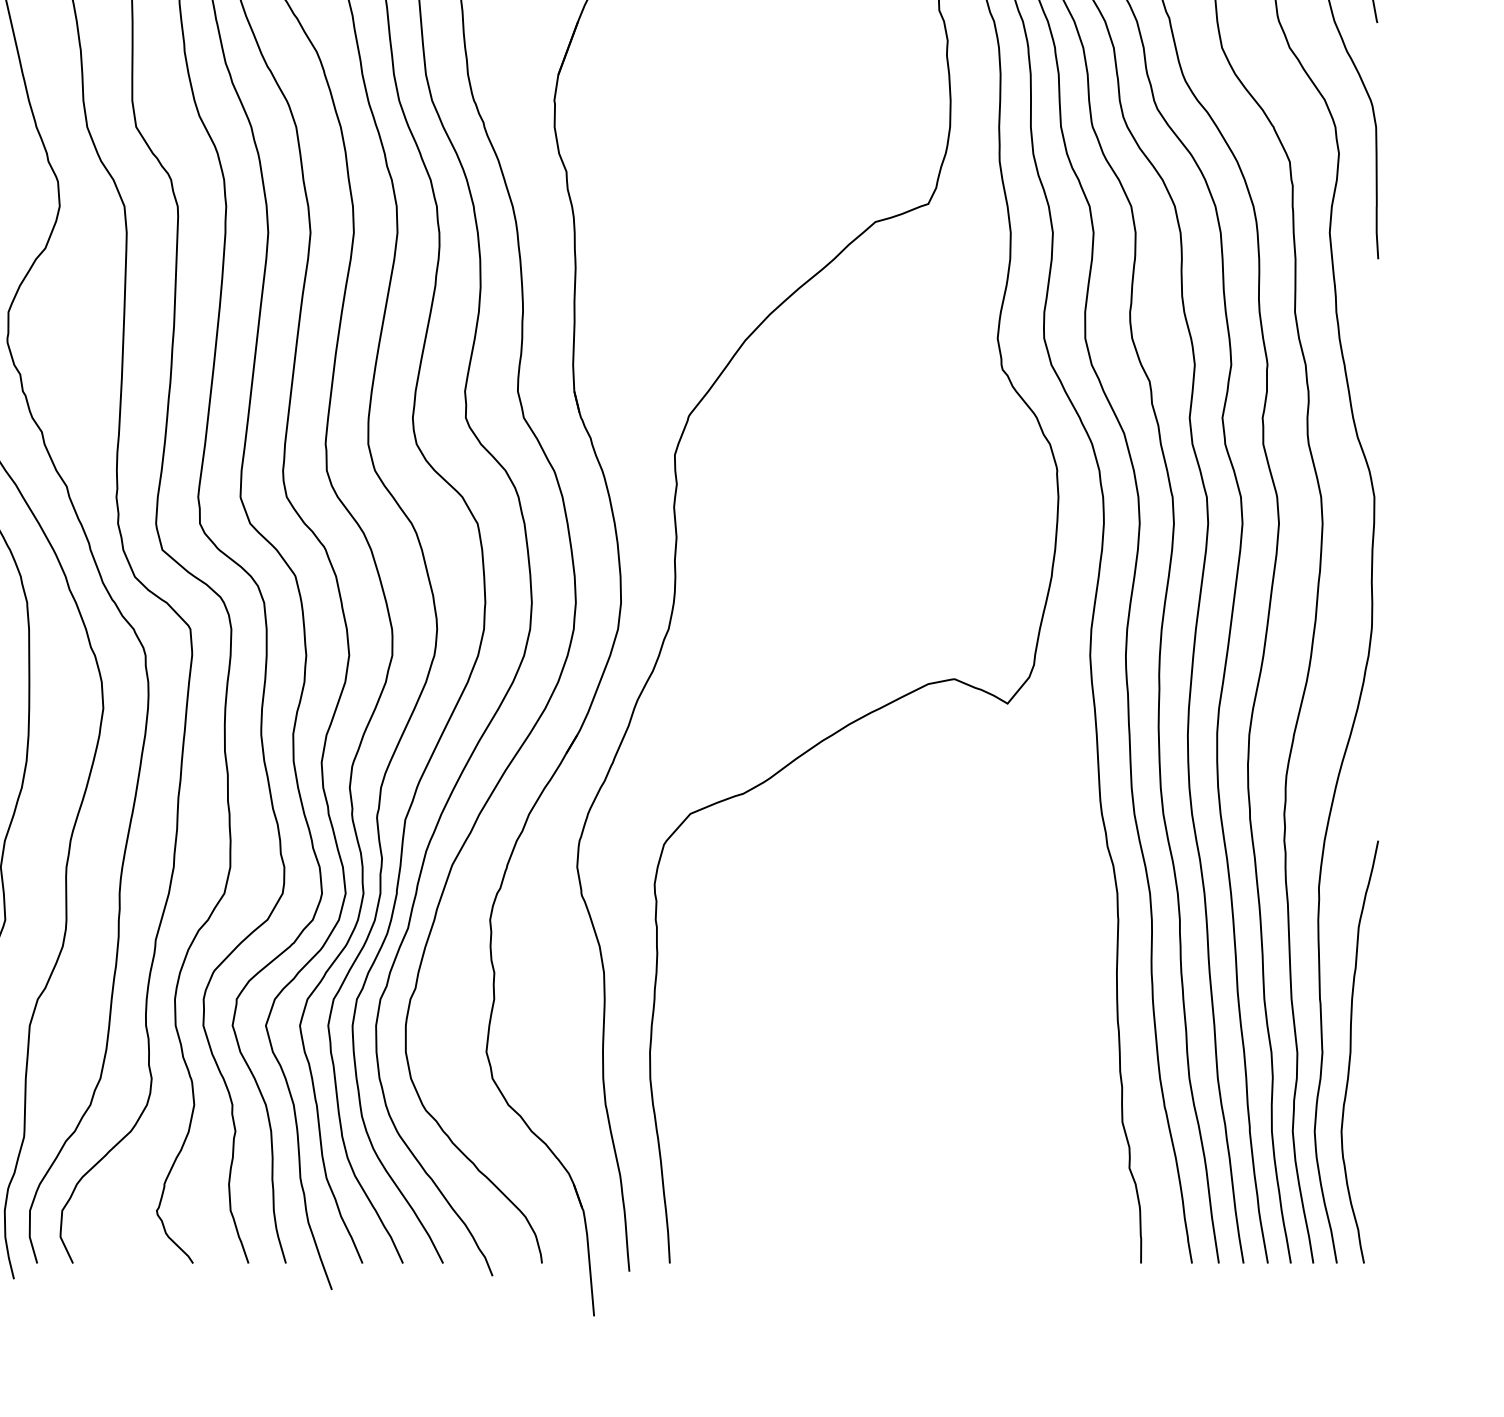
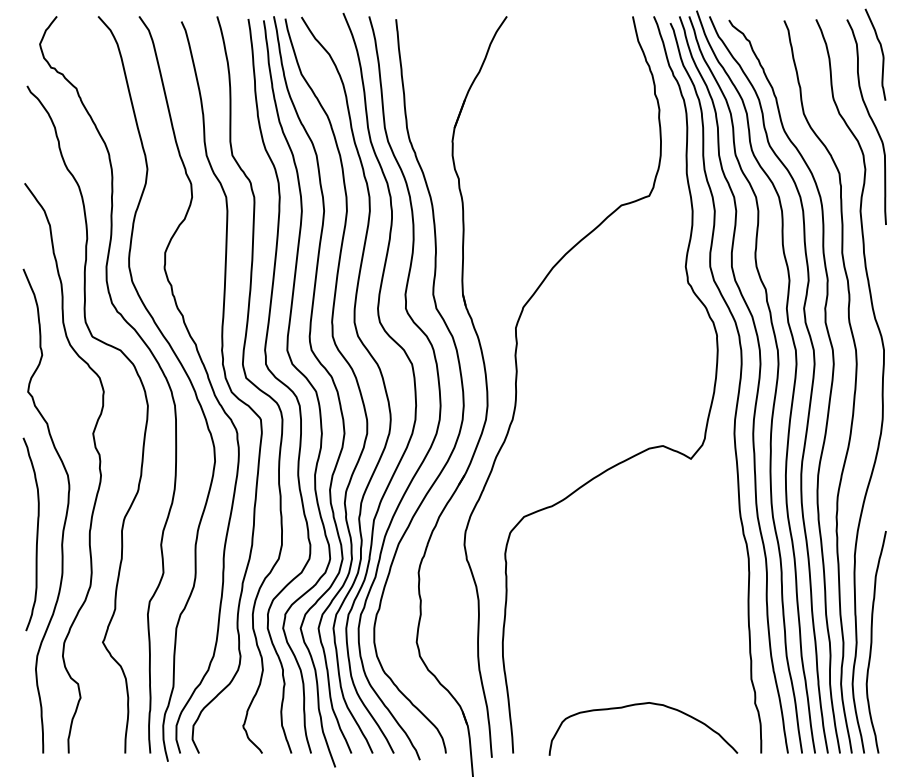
curve: (907, 1172) -> (638, 705), added

